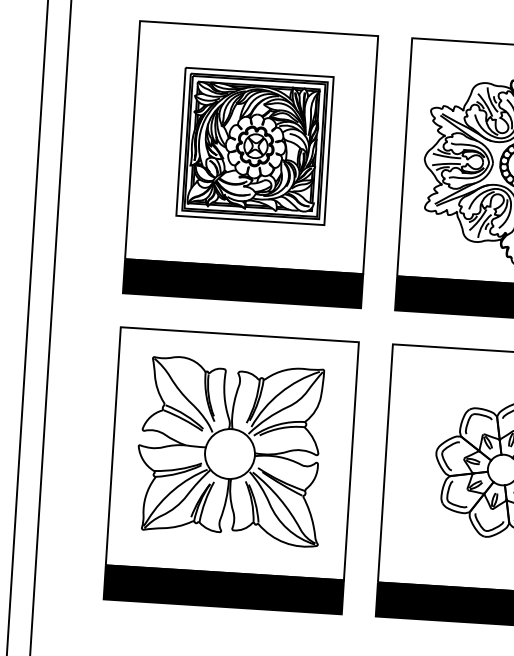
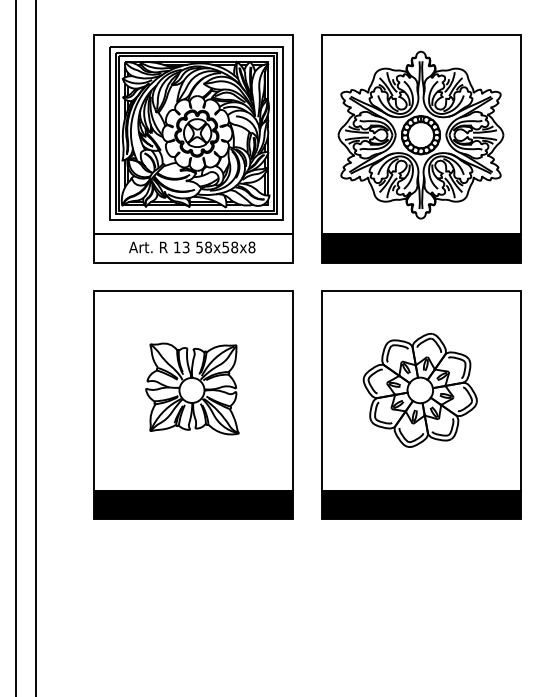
part: (253, 146) -> (195, 133), size x1.4
fill: (242, 283) -> (193, 248), removed
part: (231, 450) -> (192, 388), size x0.6

